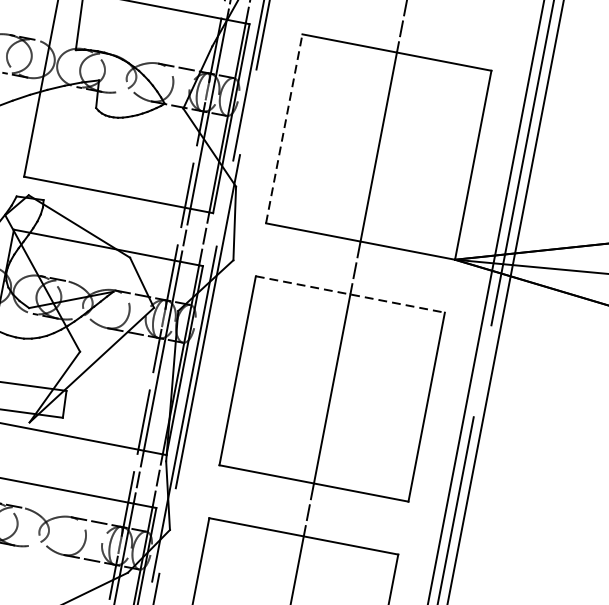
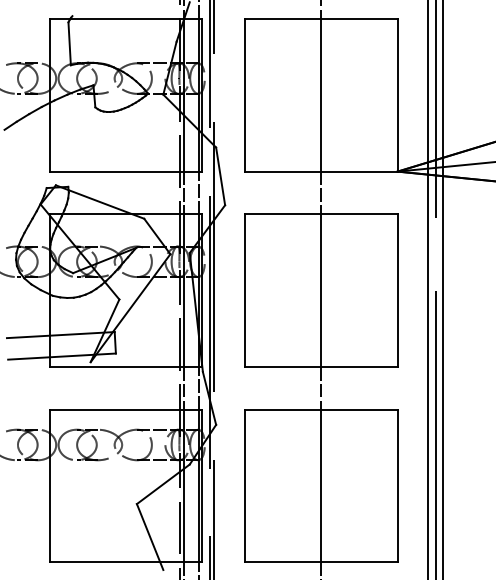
line: (285, 128) -> (245, 94), dashed -> solid
line: (350, 294) -> (321, 214), dashed -> solid

